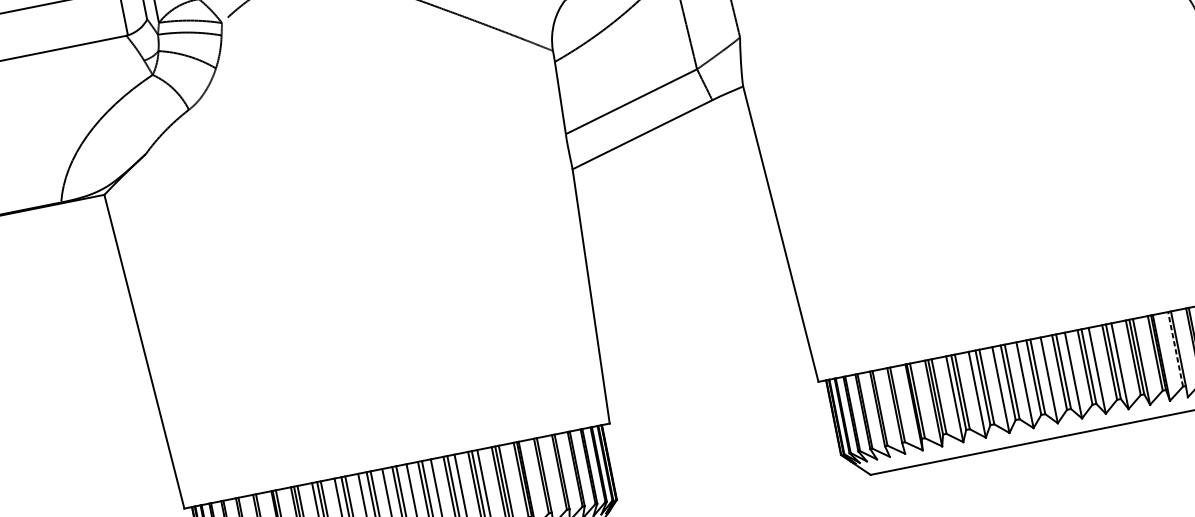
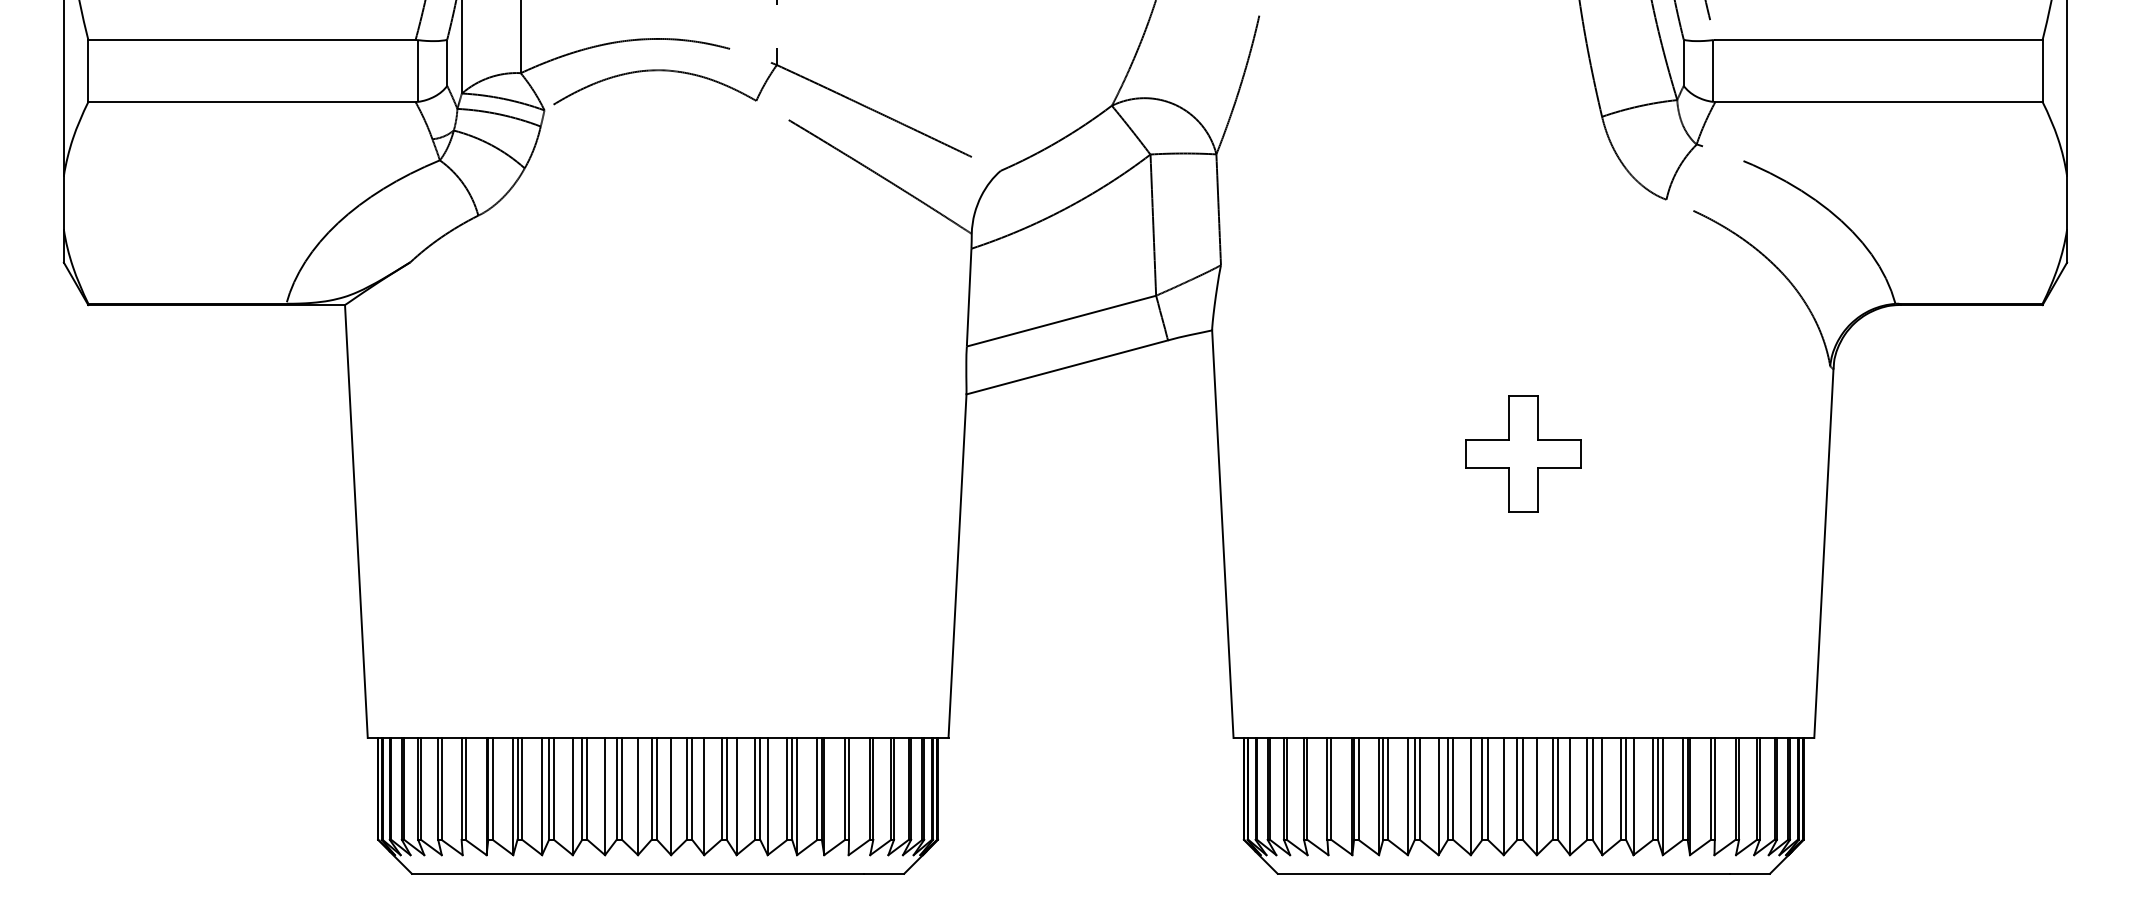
part: (989, 131) -> (1523, 453), added
line: (1175, 349) -> (1710, 788), dashed -> solid

